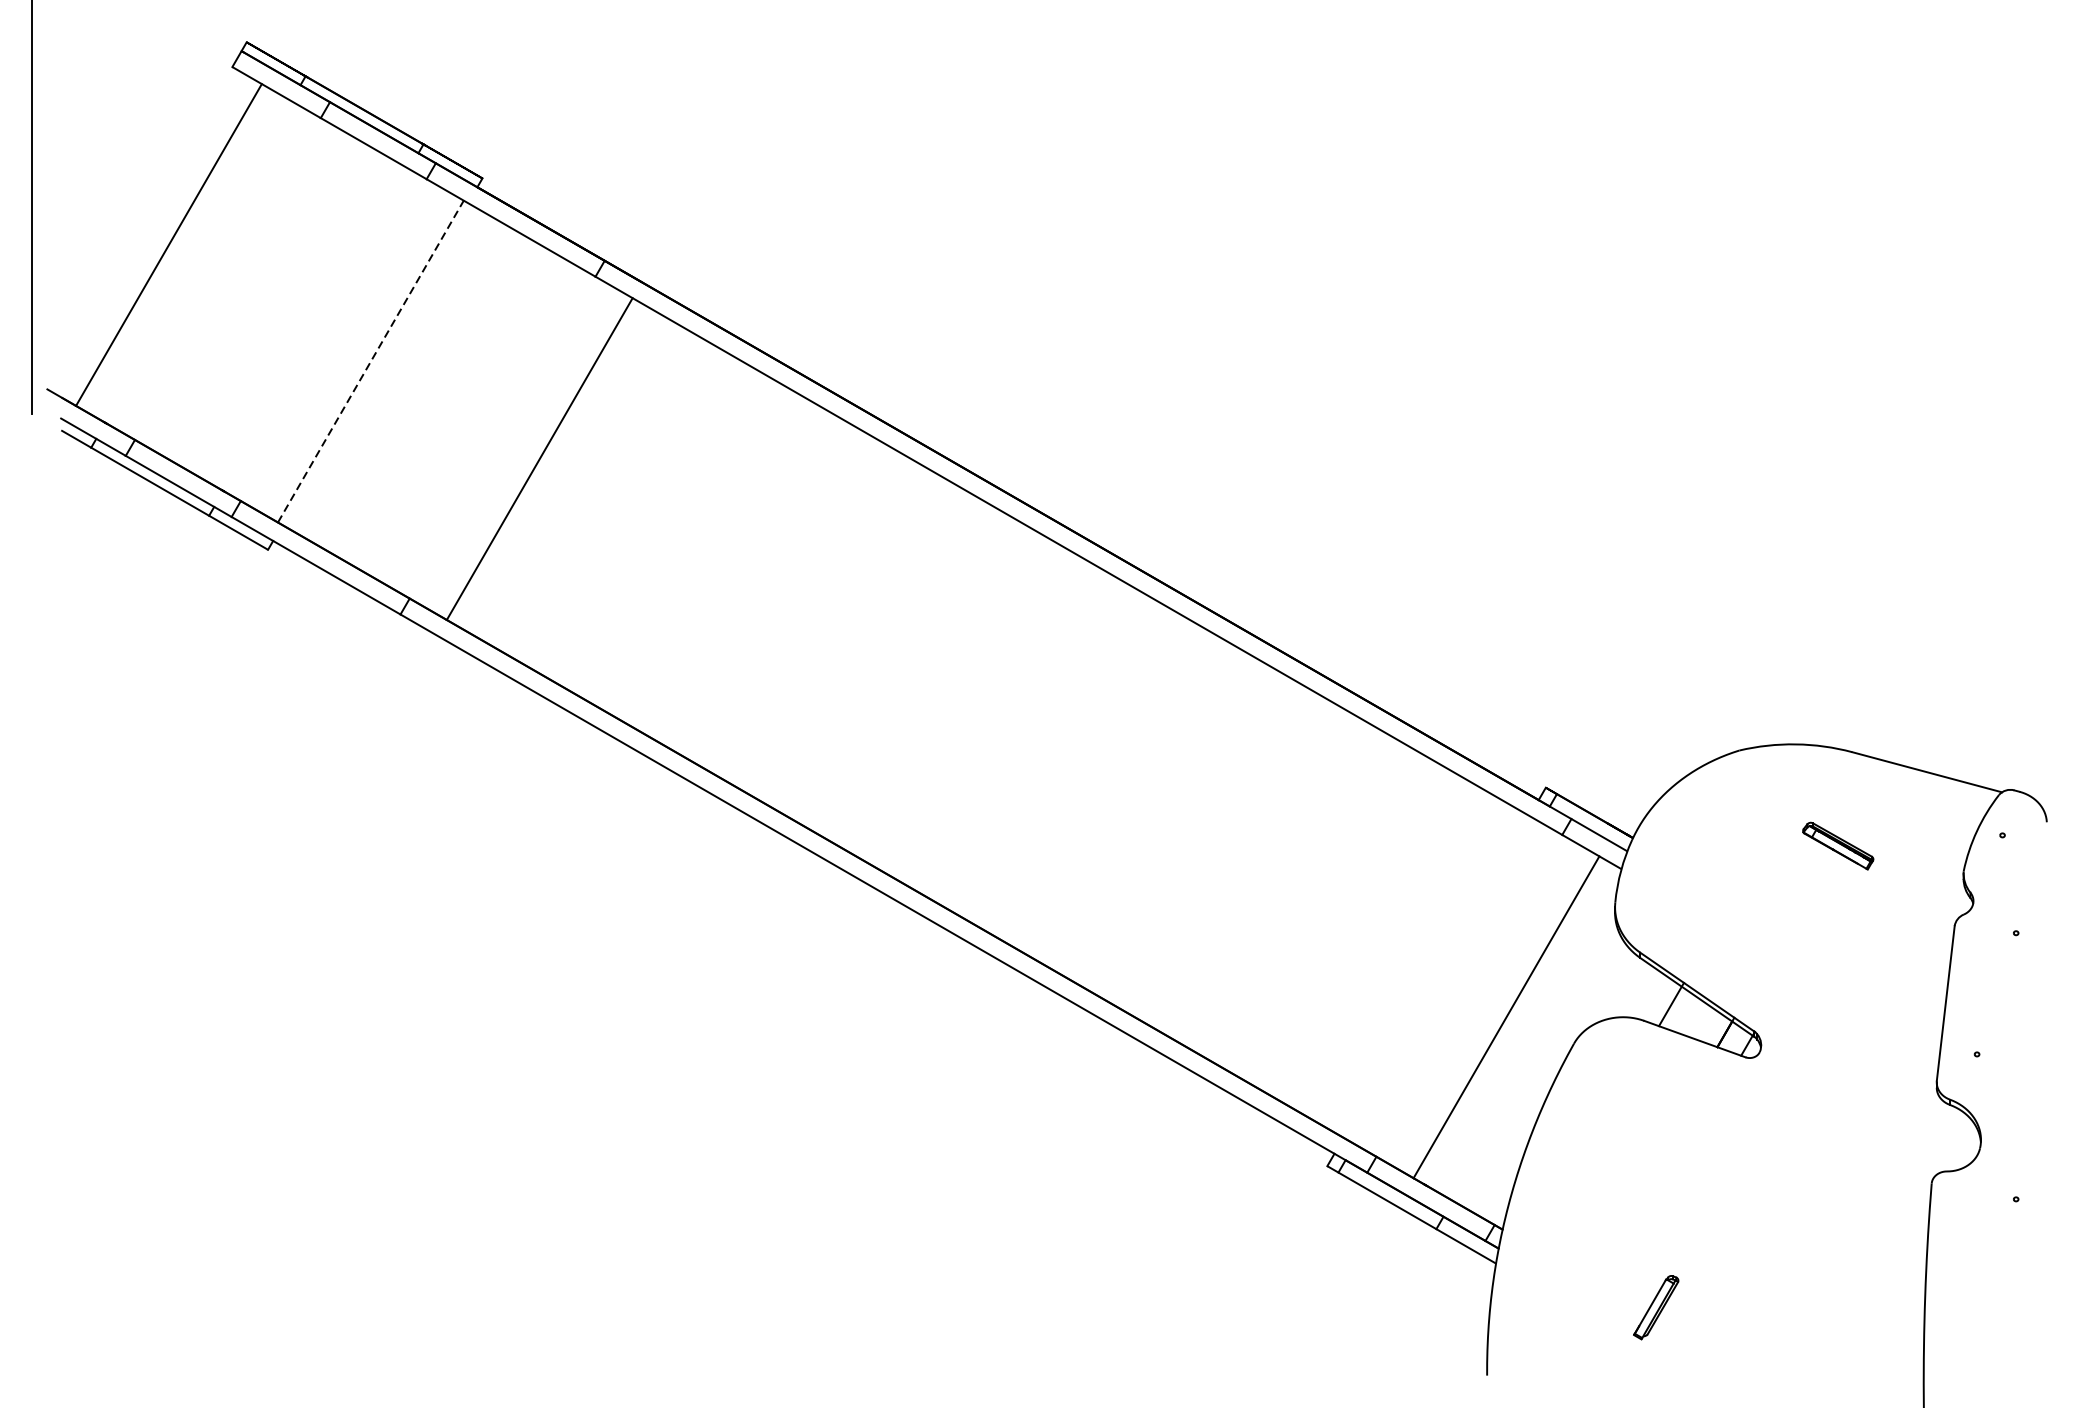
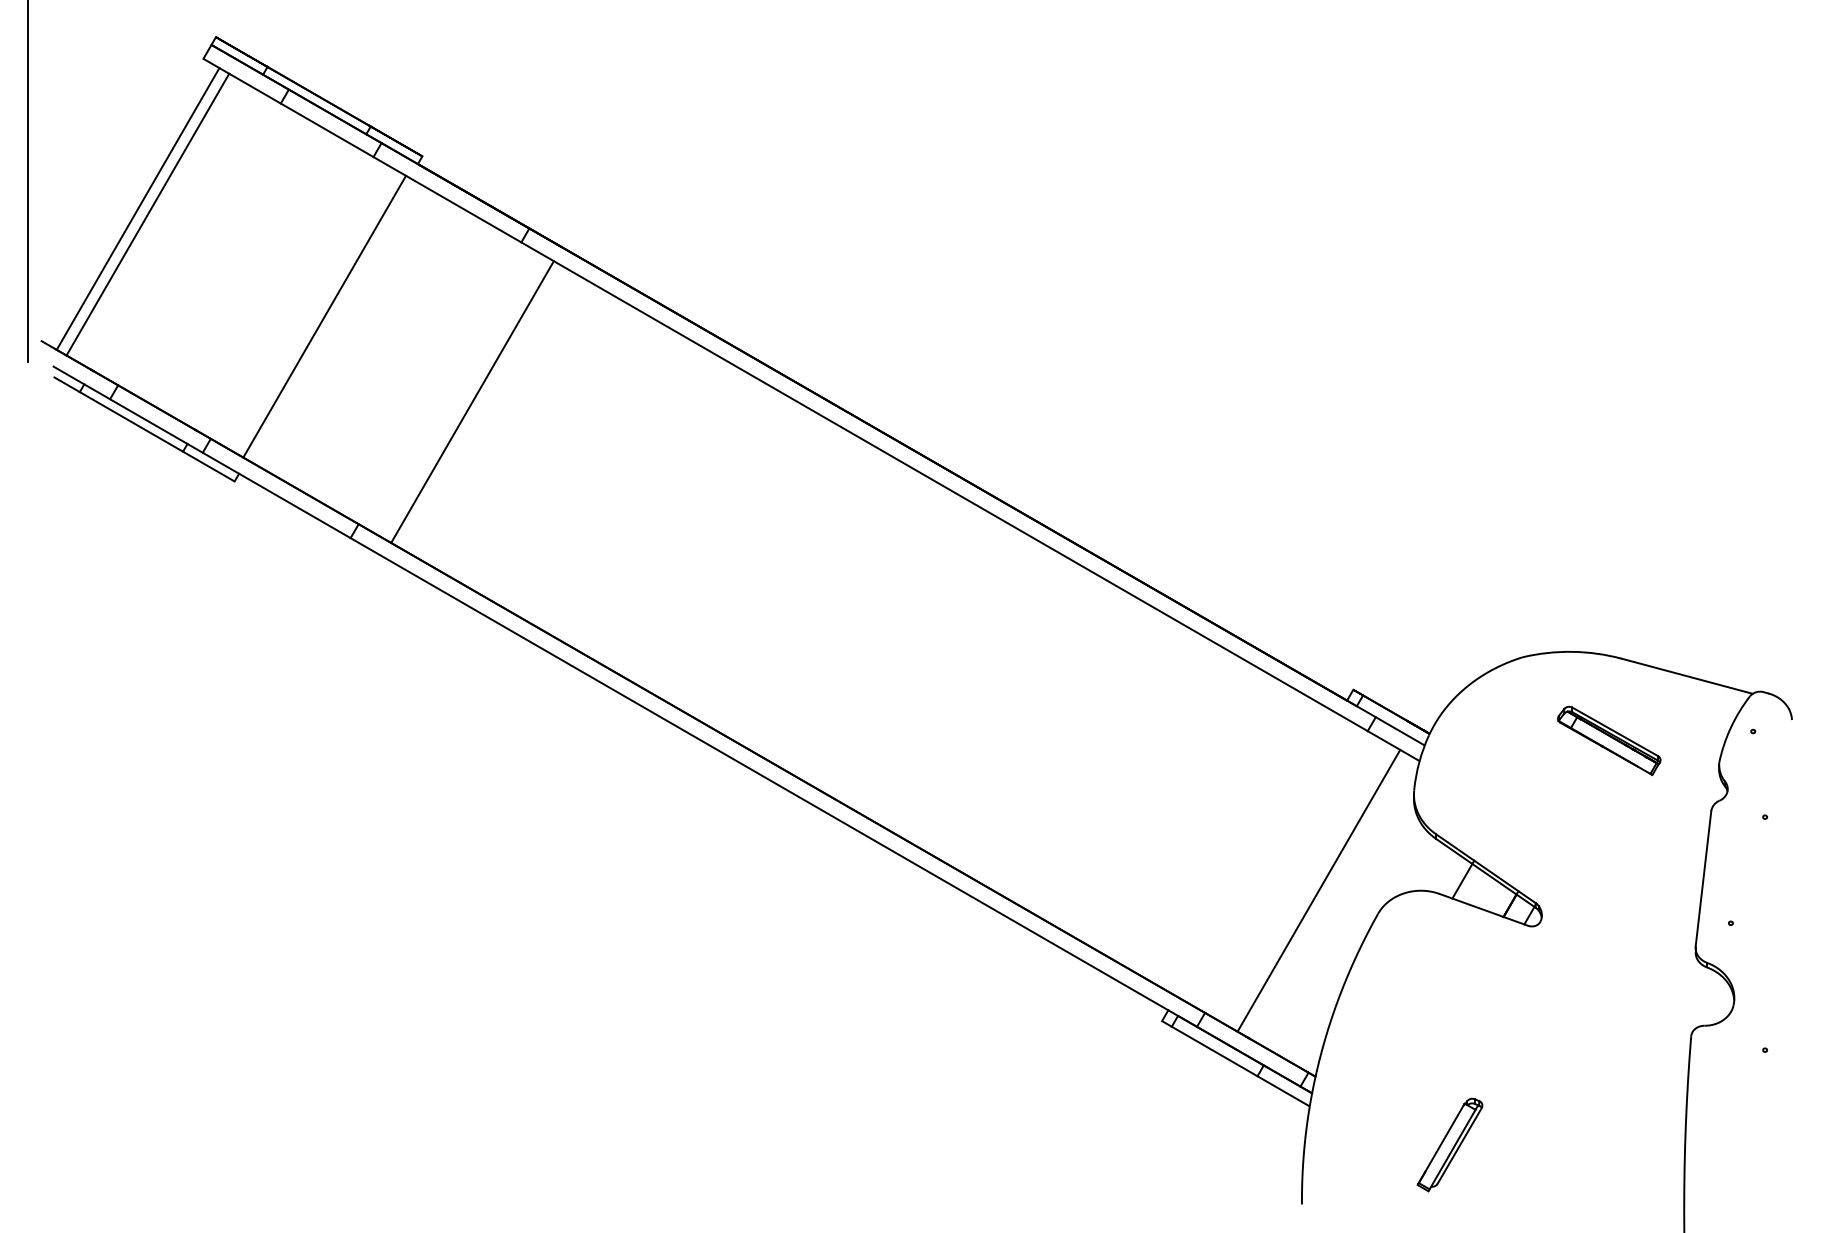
line: (157, 237) -> (137, 208), added
line: (370, 361) -> (324, 316), dashed -> solid
part: (1838, 845) -> (1609, 740), size x1.67
part: (1655, 1307) -> (1449, 1144), size x1.67

